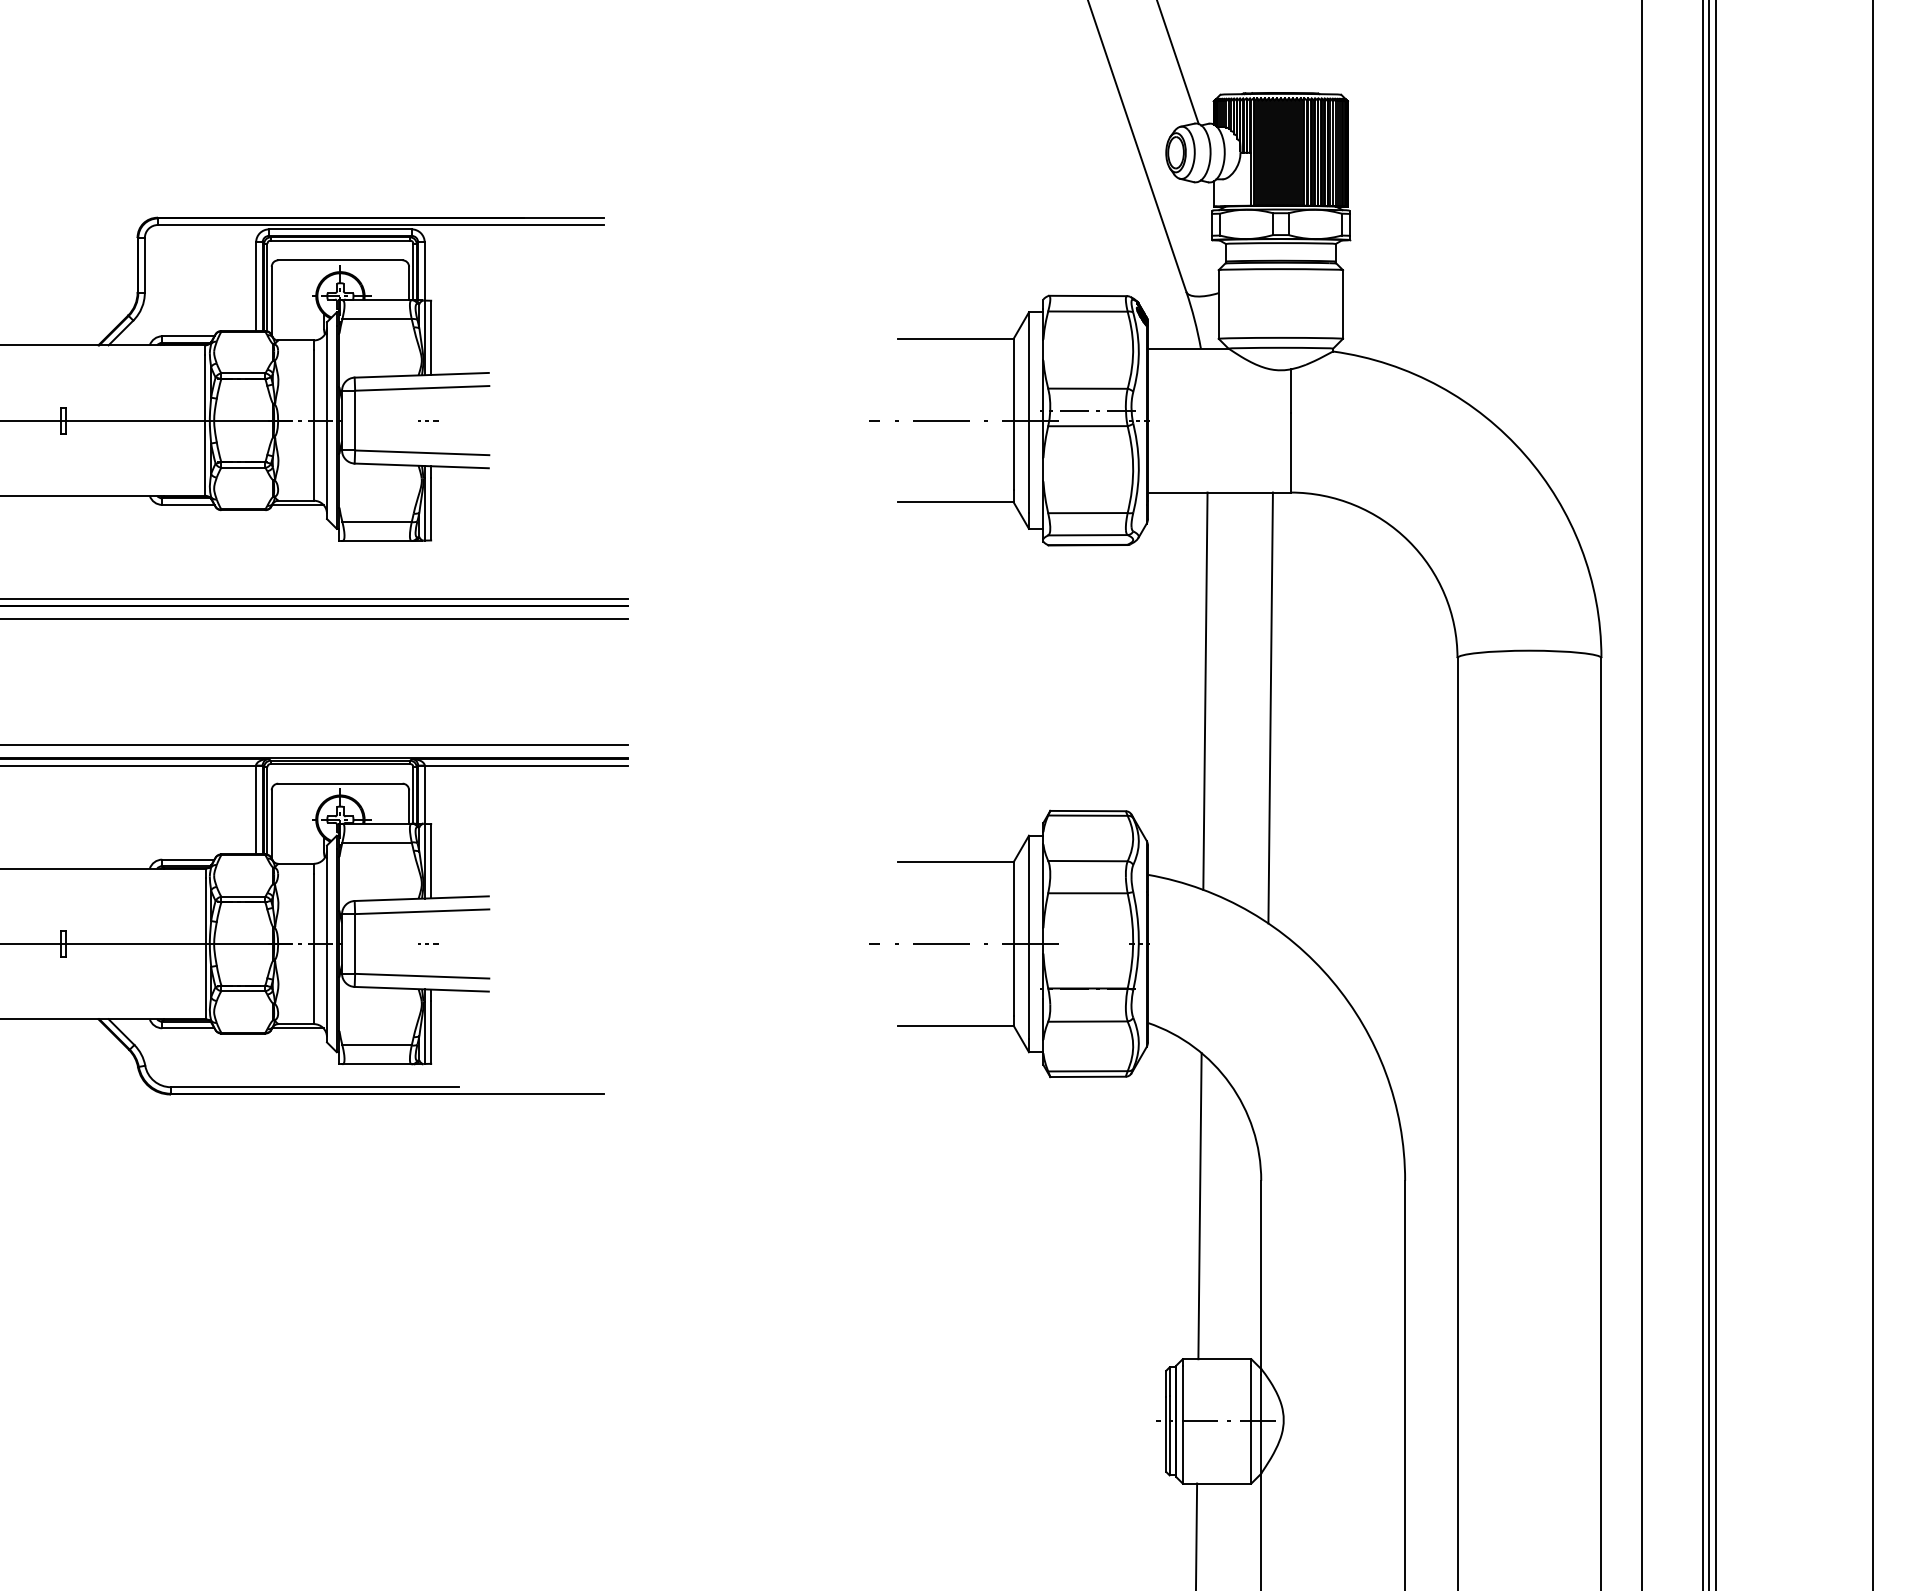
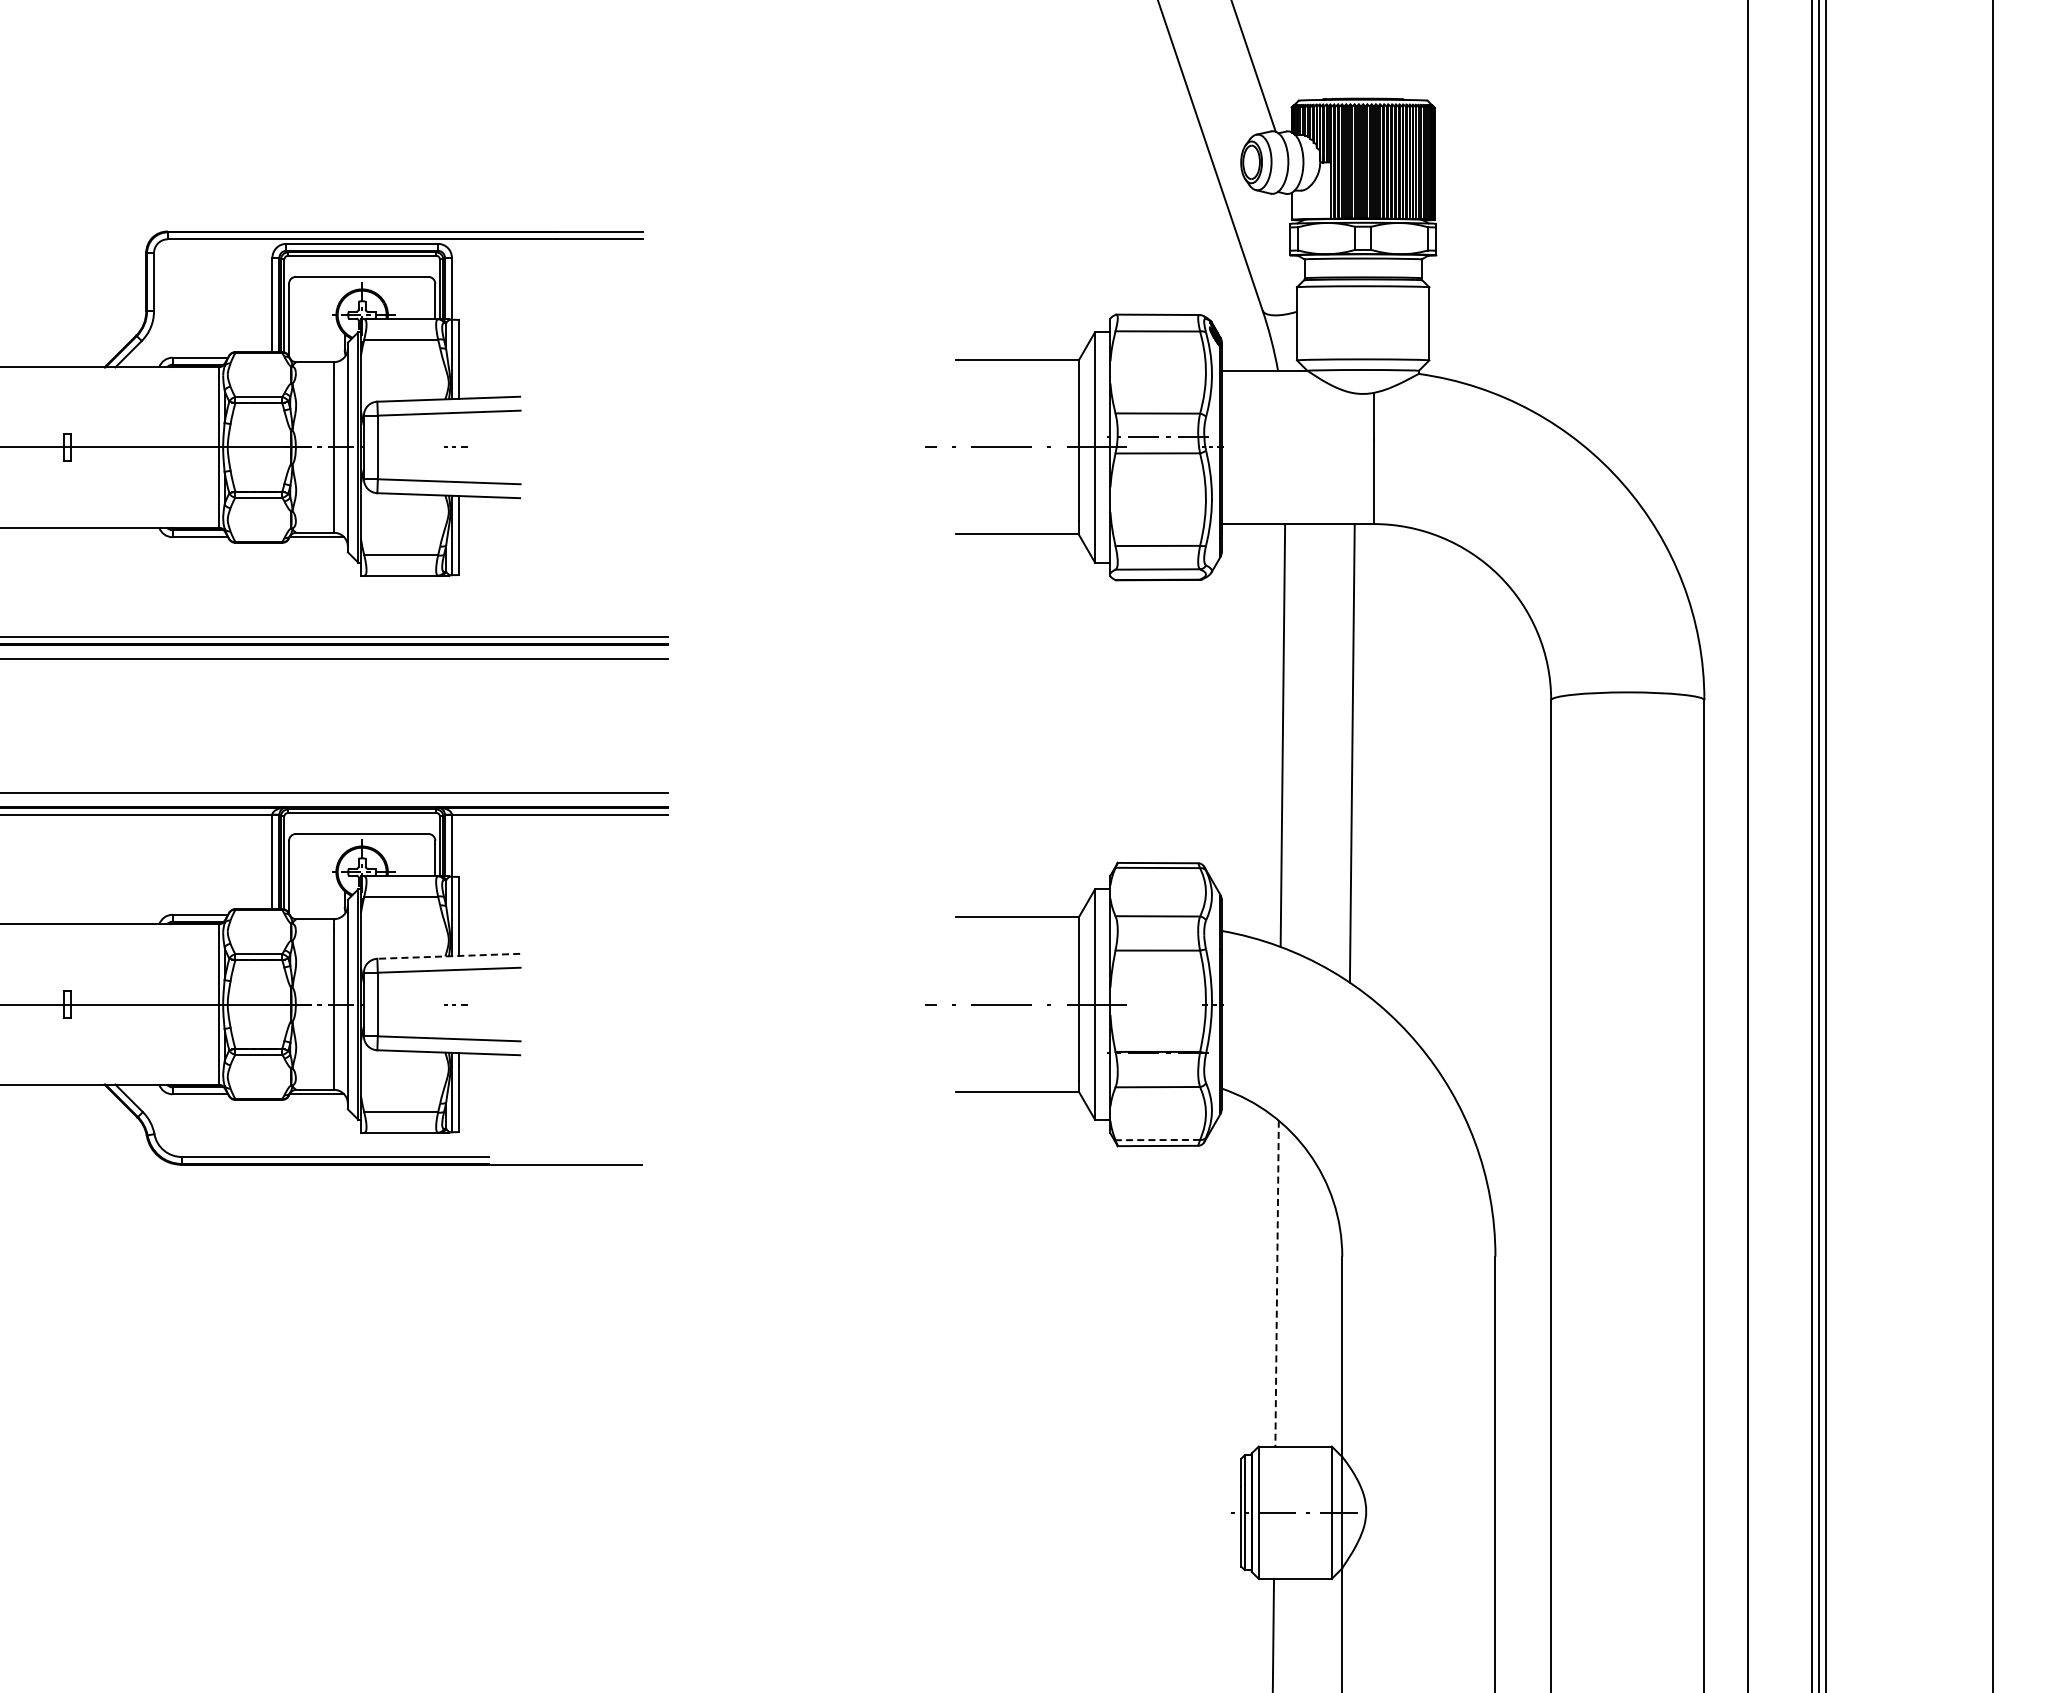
line: (421, 898) -> (448, 956), solid -> dashed
line: (1087, 1071) -> (1157, 1140), solid -> dashed
line: (1200, 1206) -> (1277, 1283), solid -> dashed

